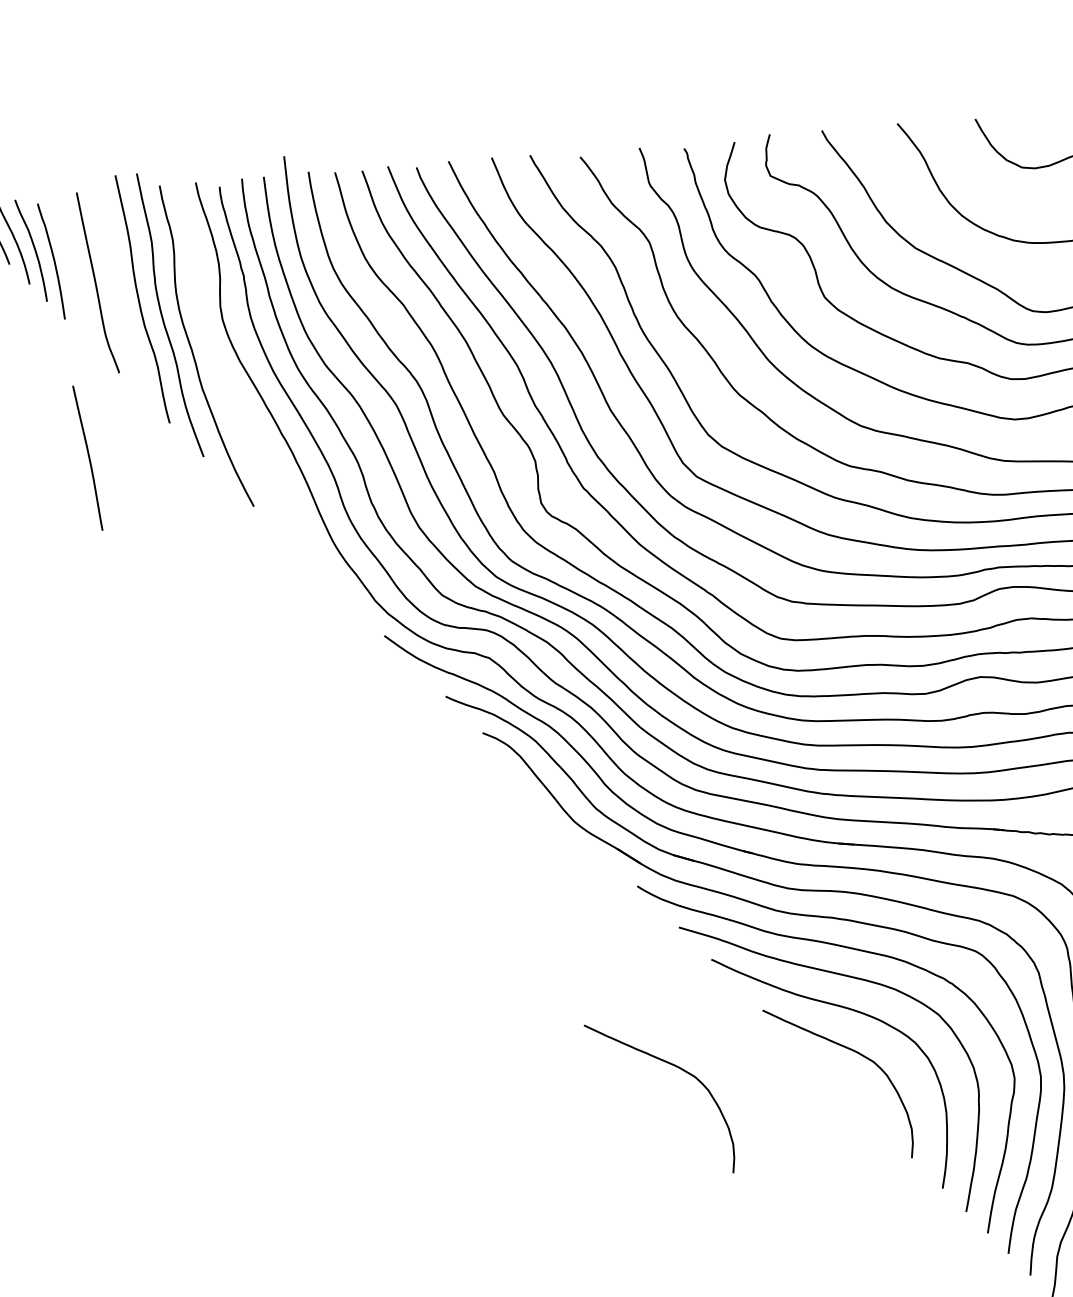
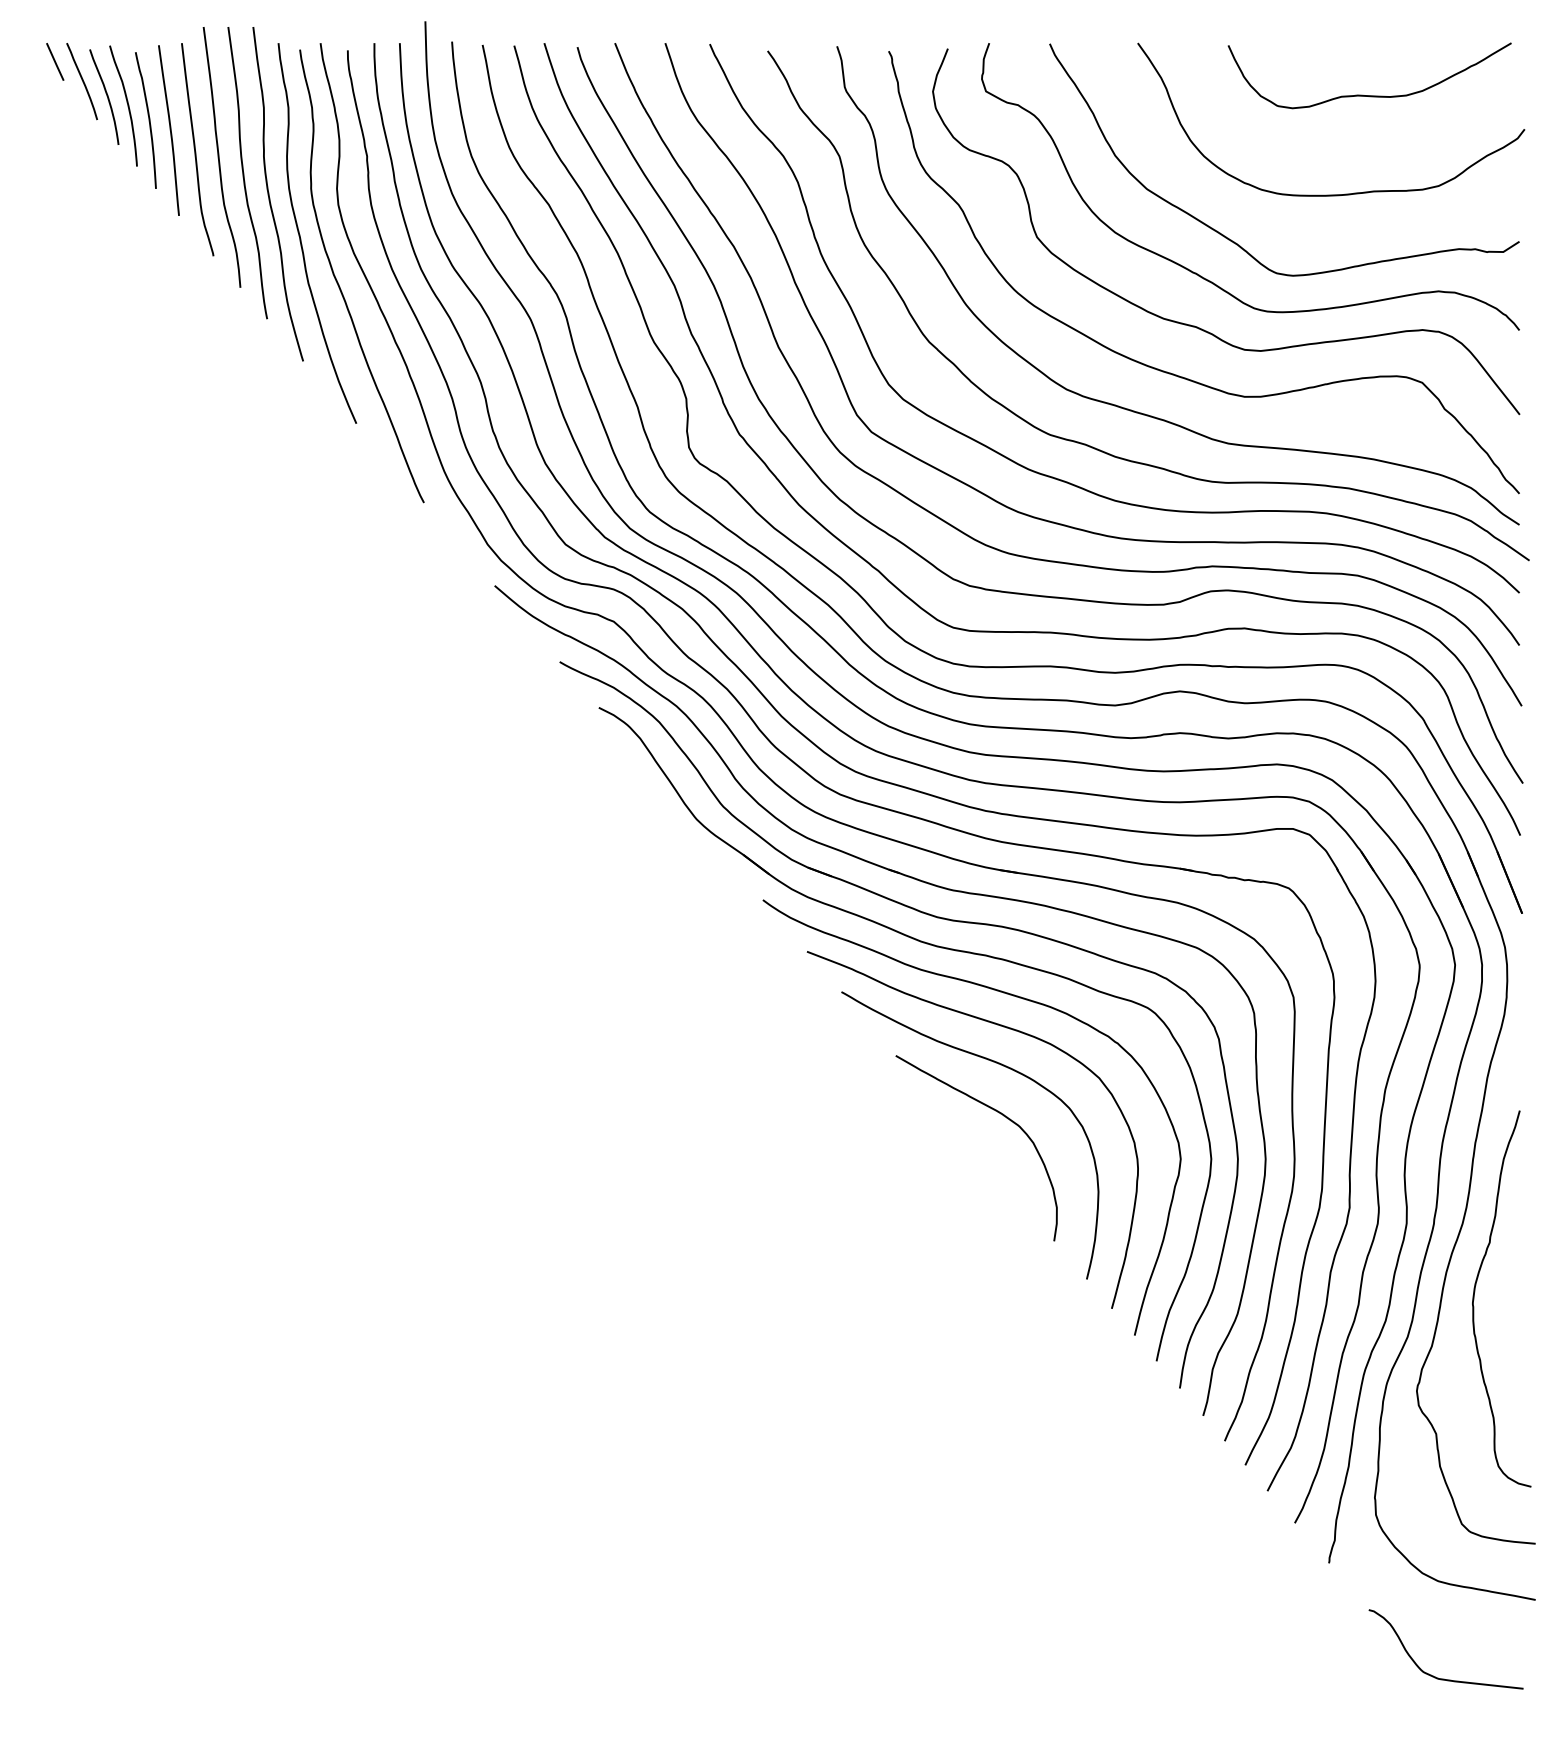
curve: (117, 287) -> (219, 157), added
curve: (230, 390) -> (340, 286), added
curve: (88, 458) -> (169, 130), moved
curve: (673, 1066) -> (787, 1111), removed

